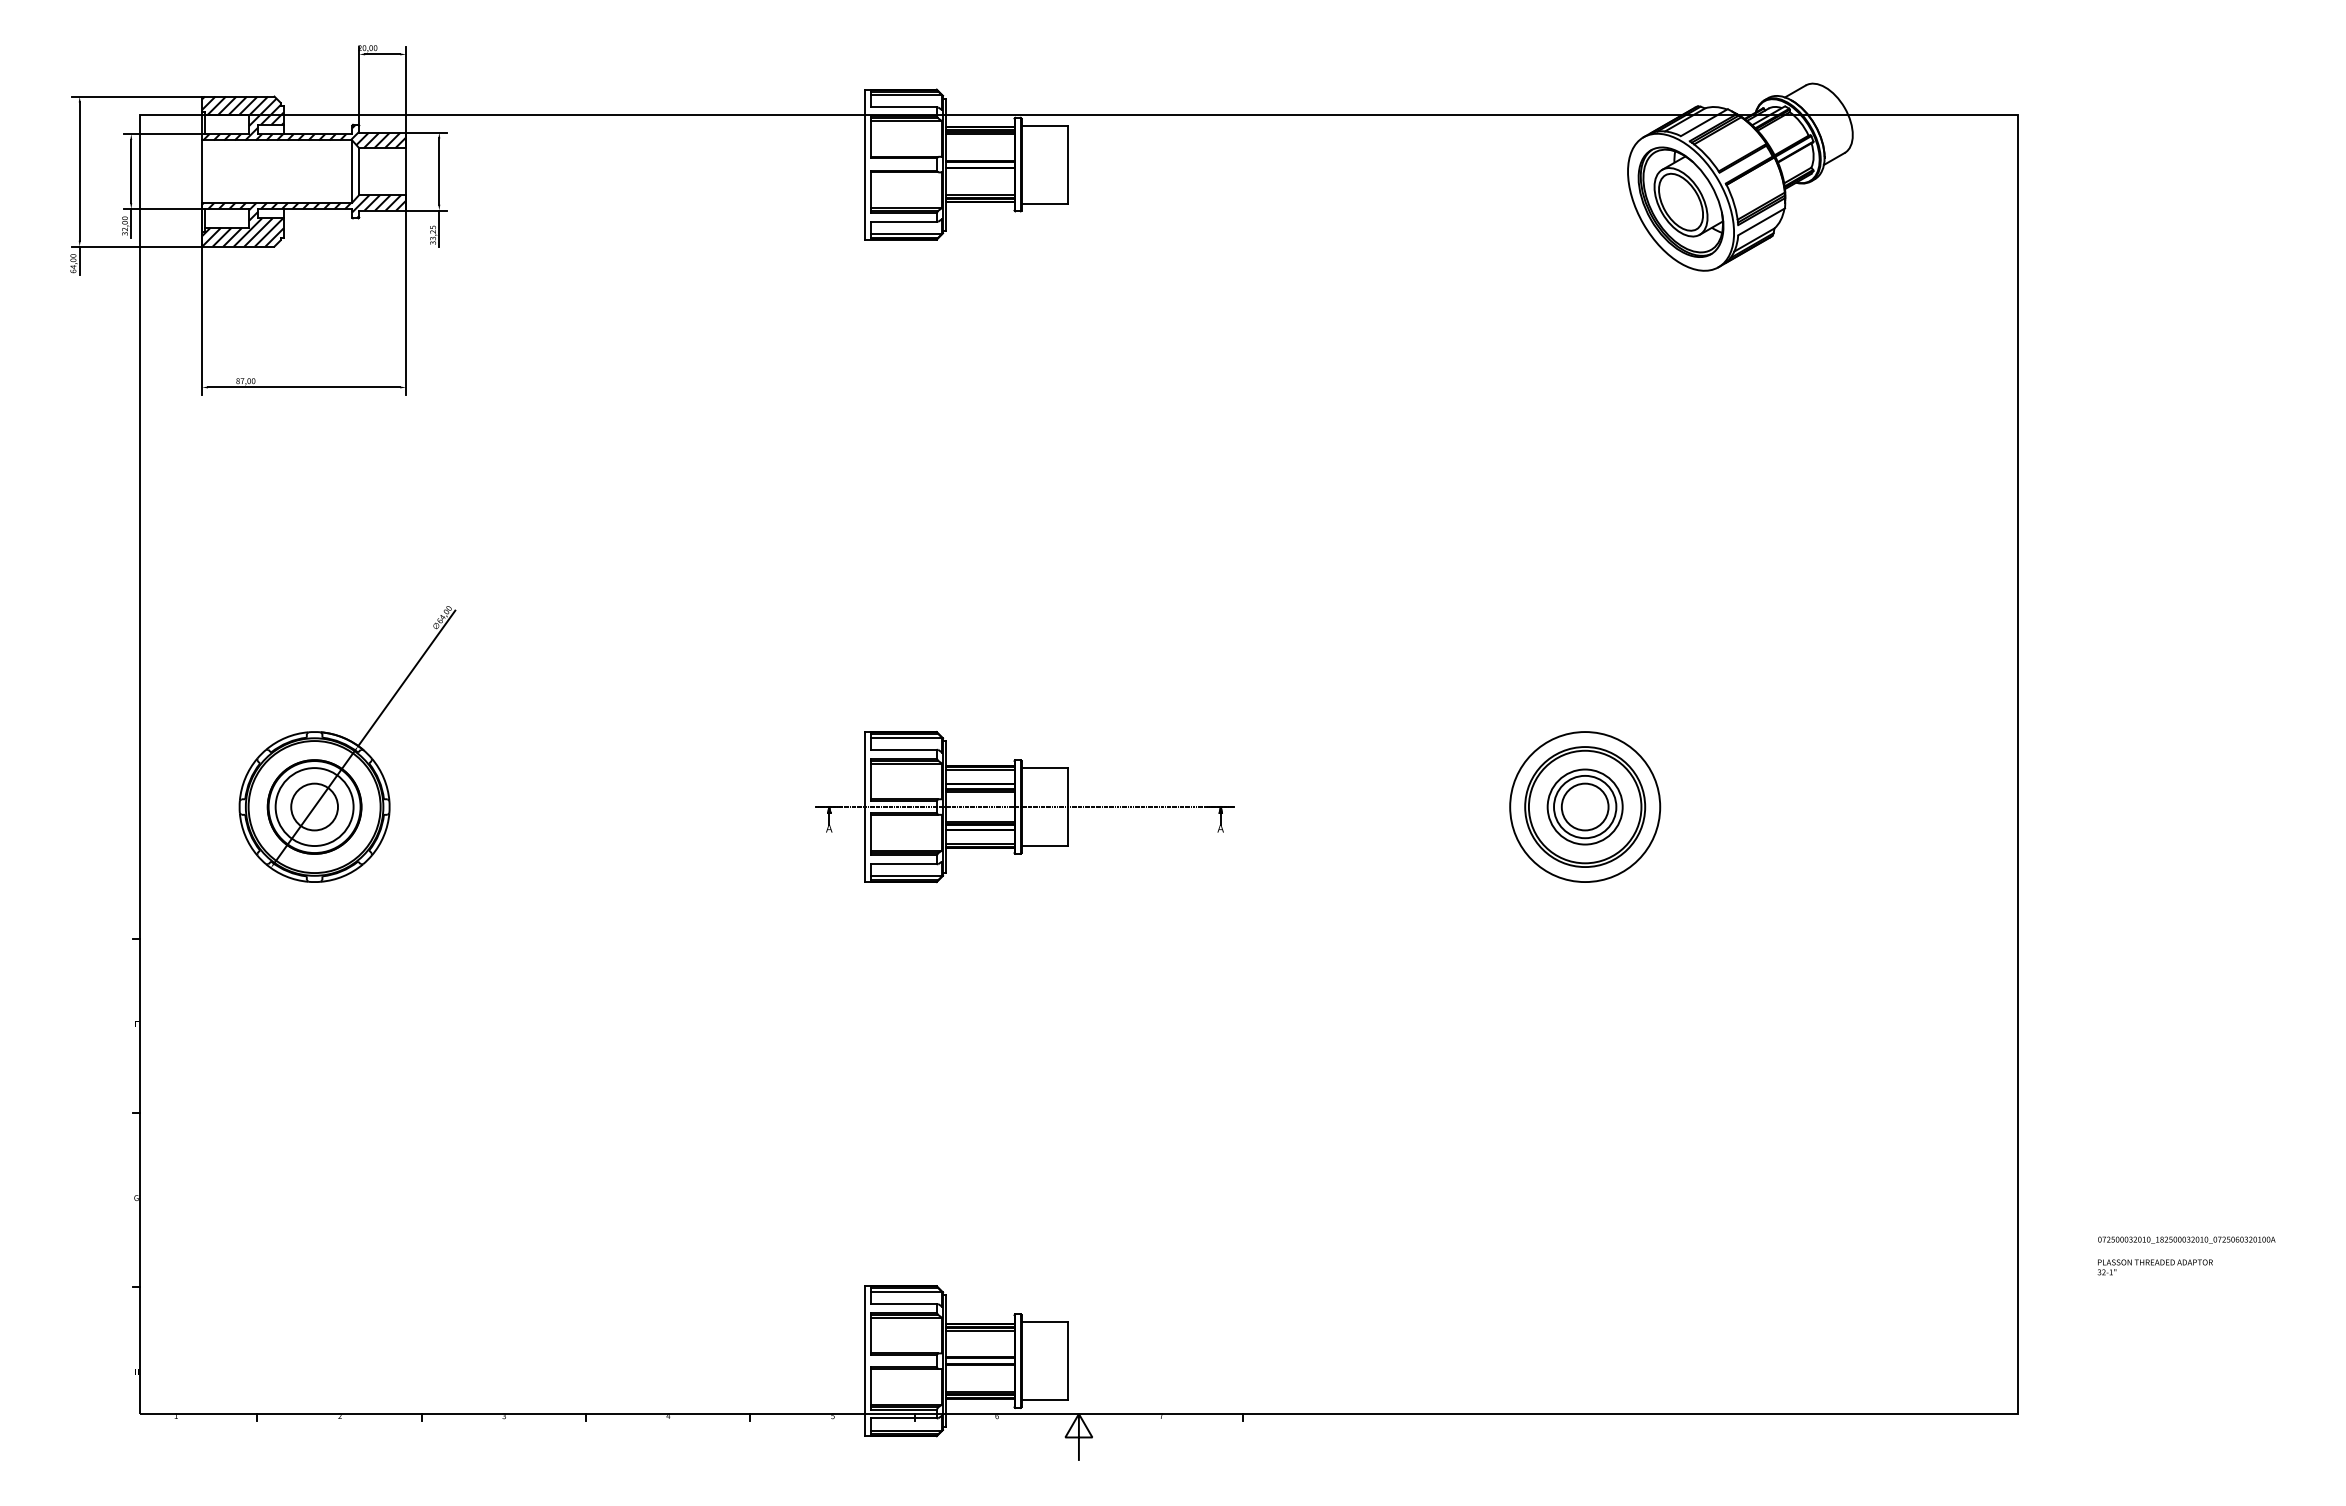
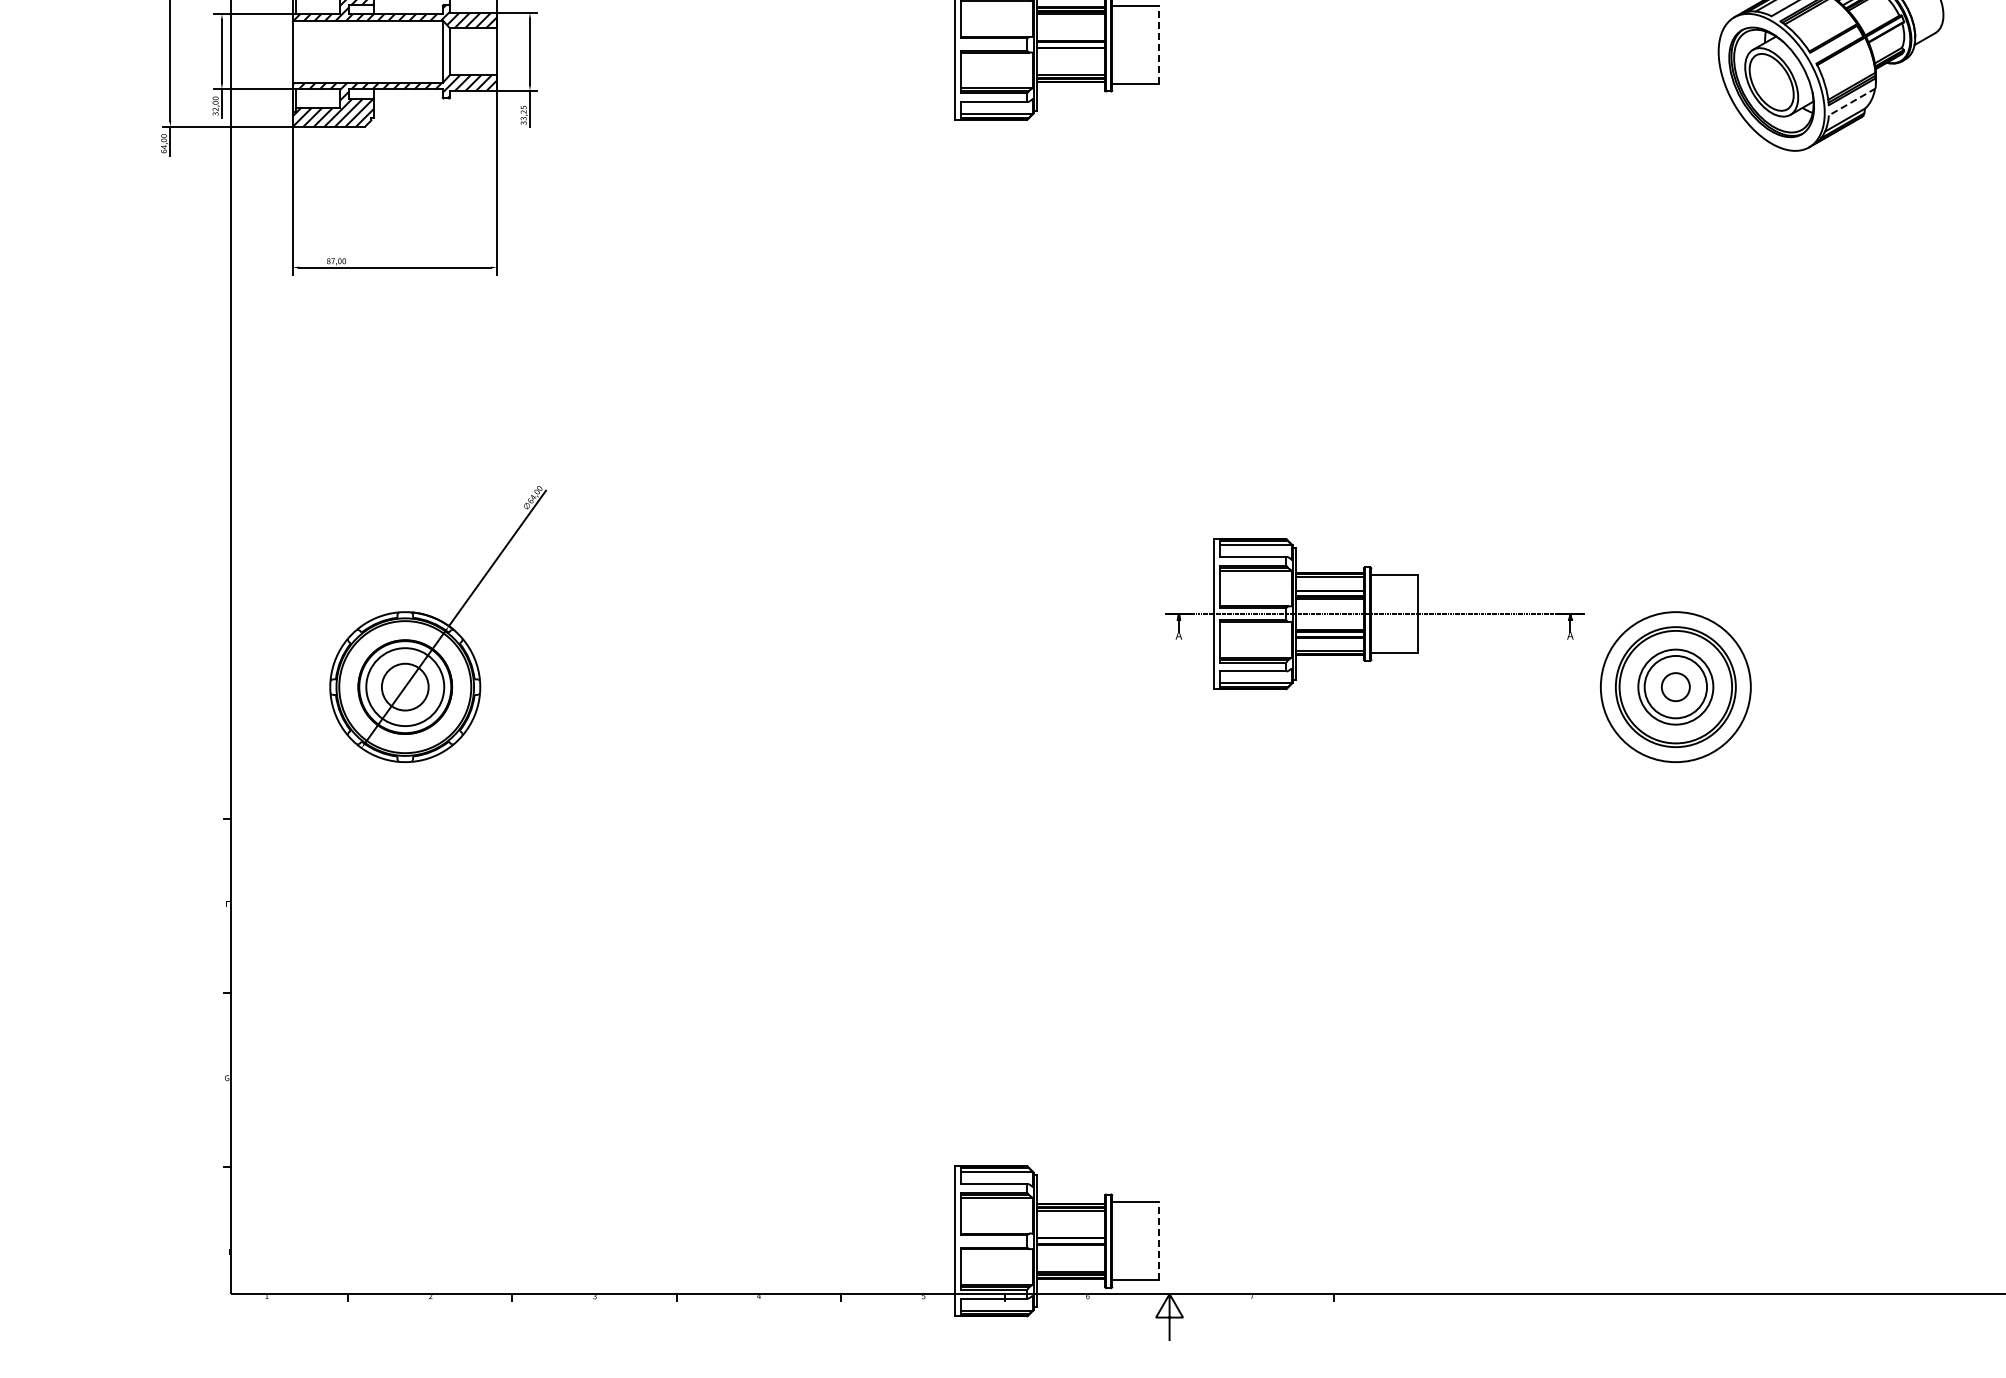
line: (1068, 164) -> (1159, 44), solid -> dashed
line: (1761, 221) -> (1852, 101), solid -> dashed
circle: (1584, 806) -> (1675, 686), size x0.6
part: (1024, 807) -> (1374, 614), moved
line: (1068, 1361) -> (1159, 1241), solid -> dashed

